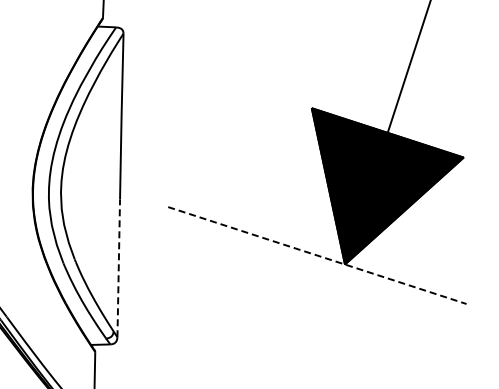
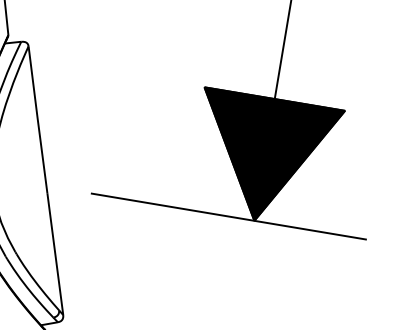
line: (317, 255) -> (228, 216), dashed -> solid
line: (118, 268) -> (55, 254), dashed -> solid

